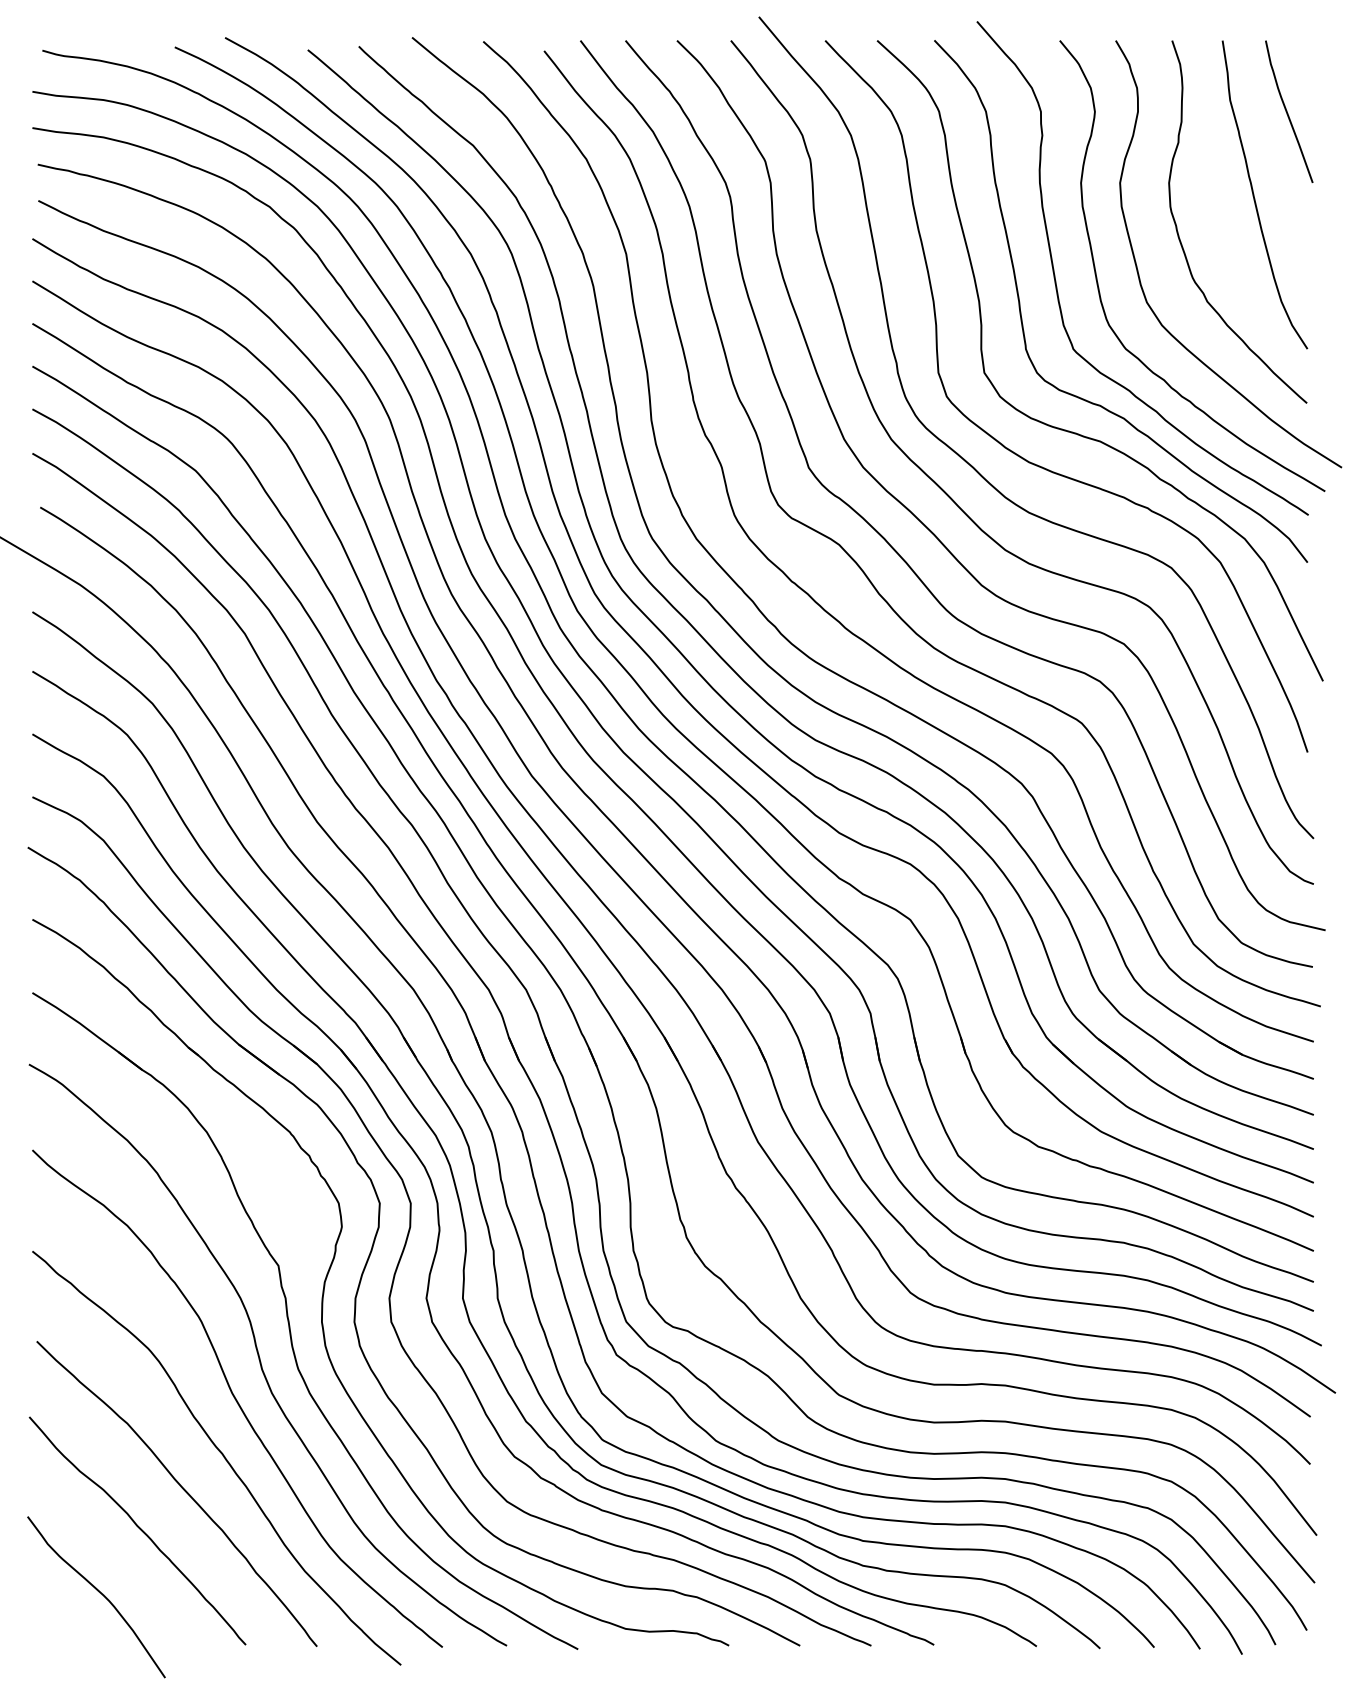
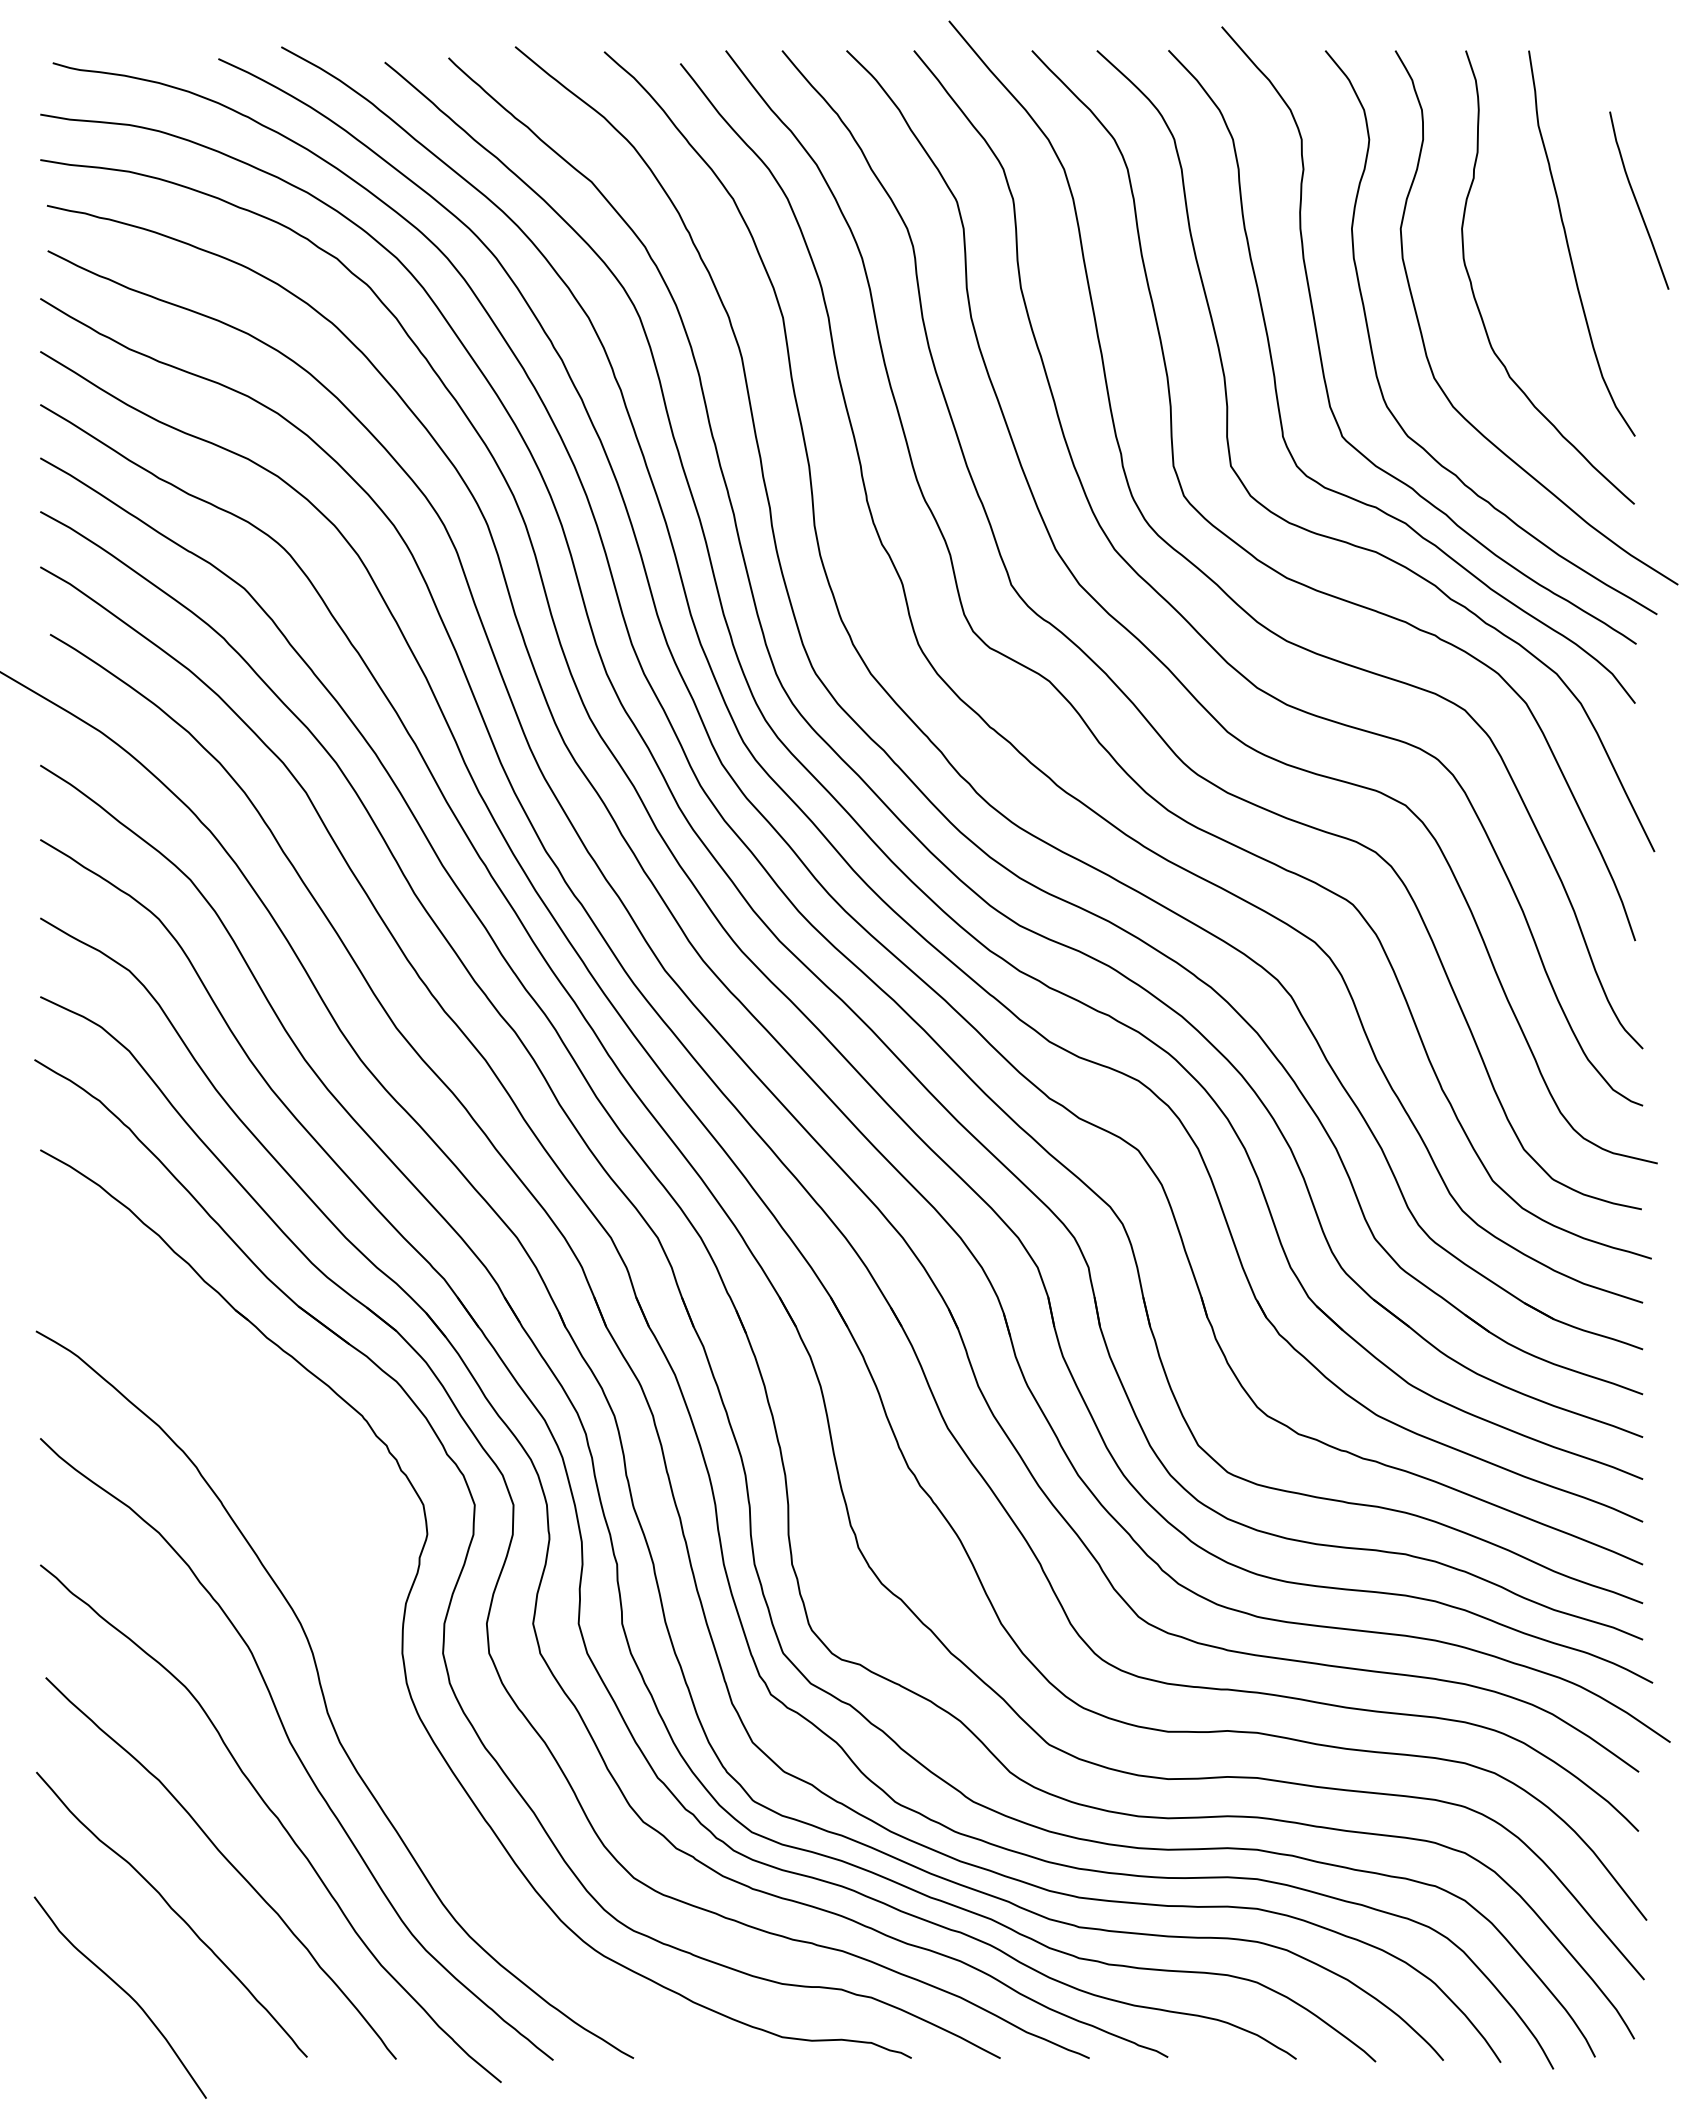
curve: (1287, 112) -> (1637, 201), moved
part: (290, 1324) -> (362, 1656), removed

